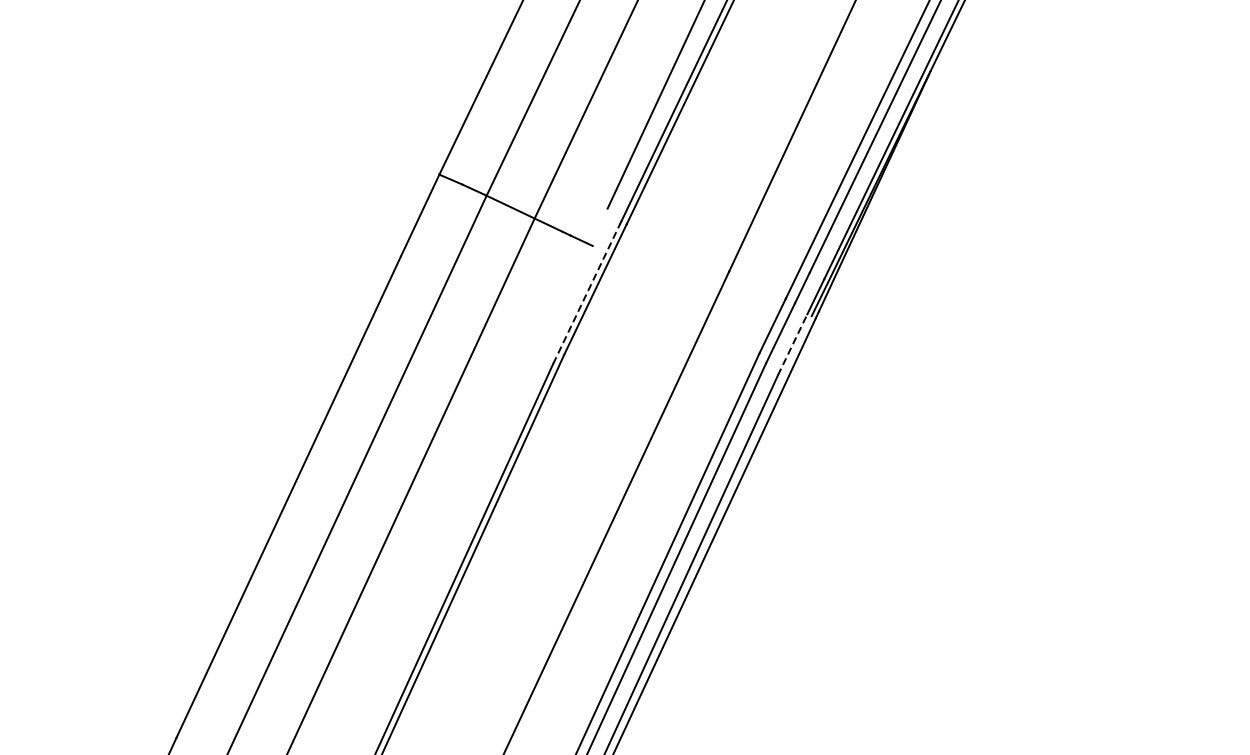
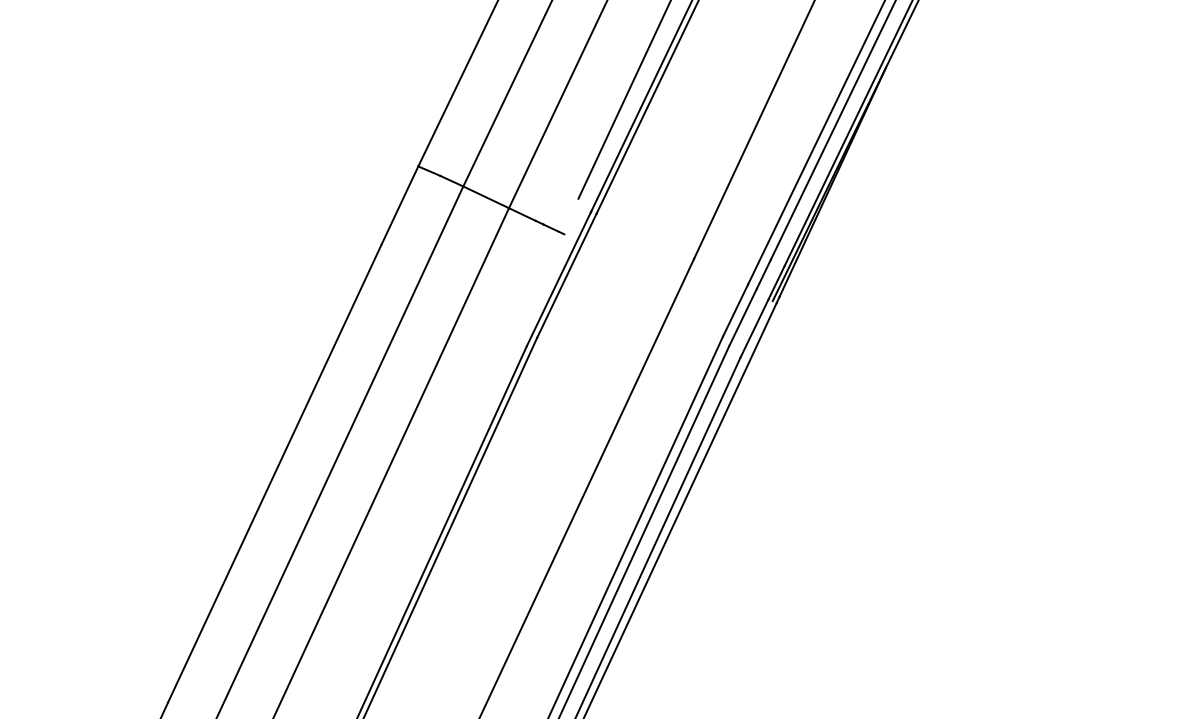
line: (586, 293) -> (558, 279), dashed -> solid
line: (792, 343) -> (754, 327), dashed -> solid

